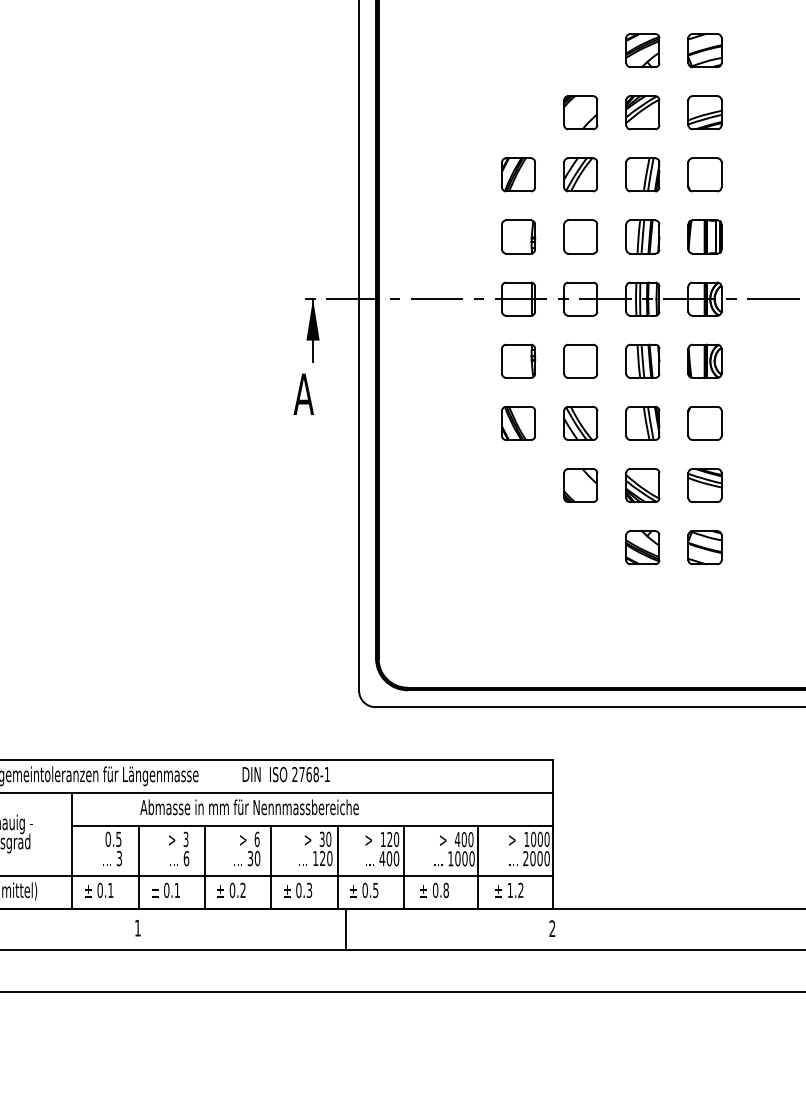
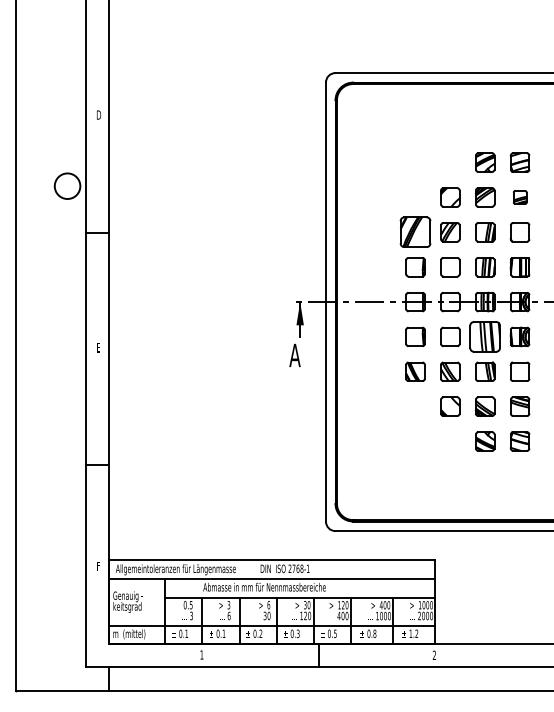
part: (705, 112) -> (520, 197), size x0.7
part: (518, 175) -> (415, 232), size x1.6
part: (643, 360) -> (485, 336), size x1.6

